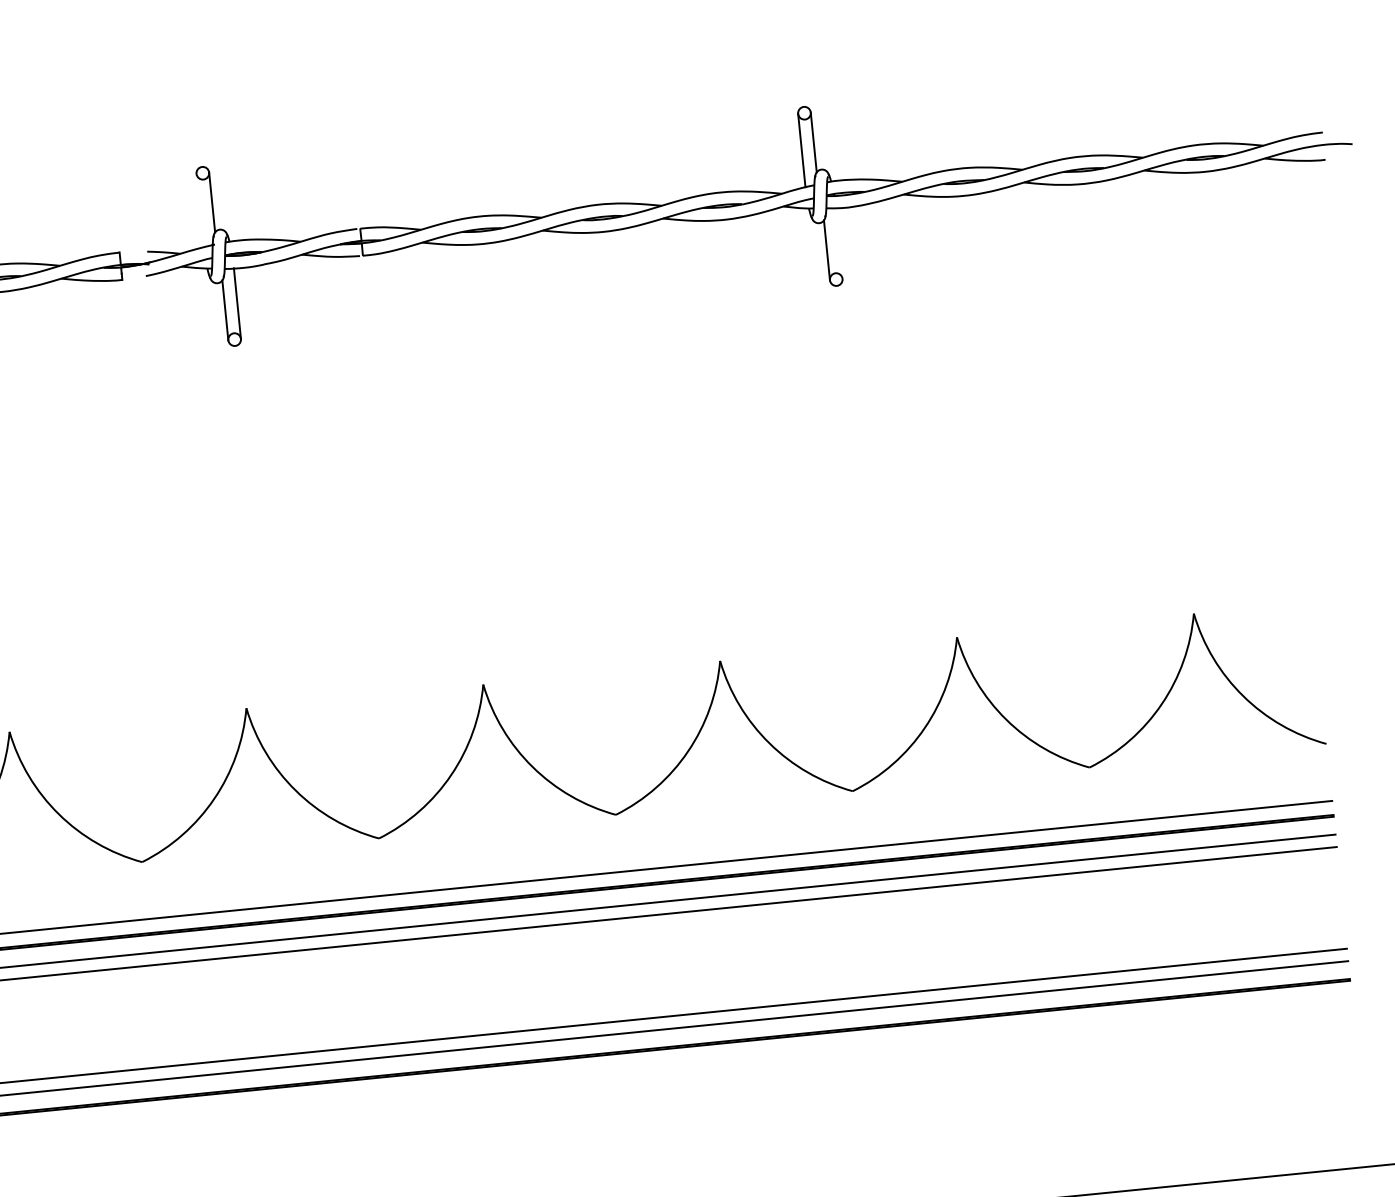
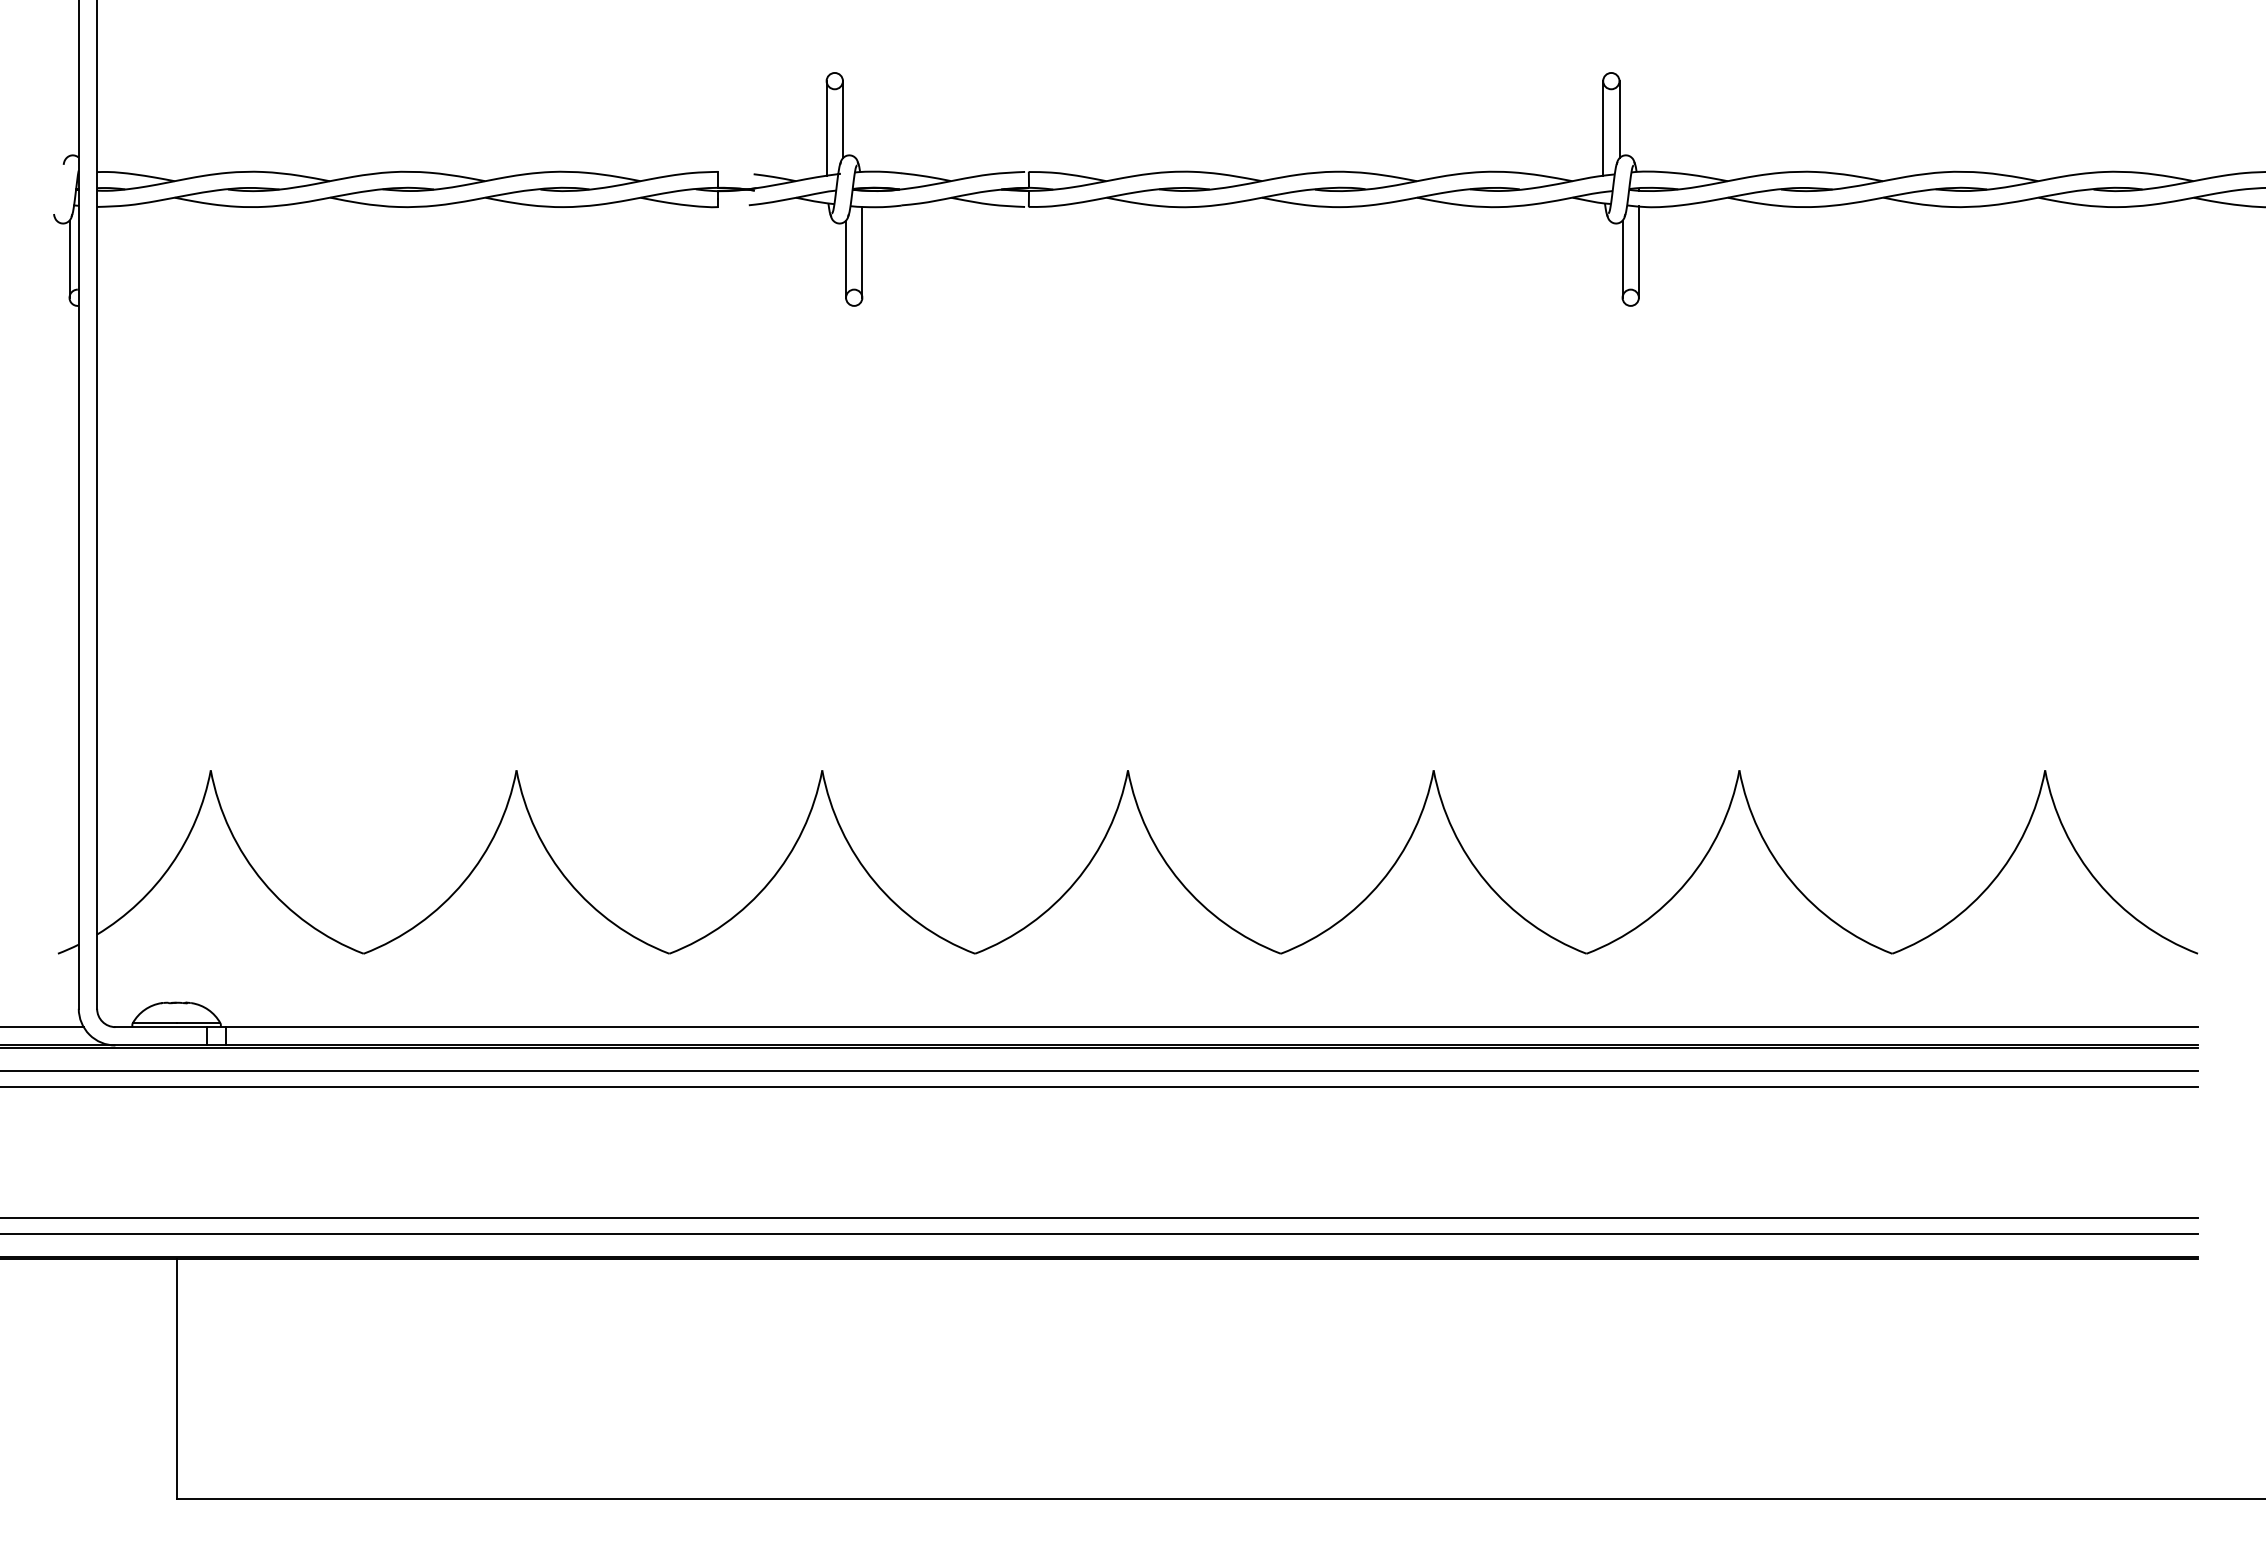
line: (200, 210) -> (826, 128), added
line: (838, 243) -> (1638, 251), added

